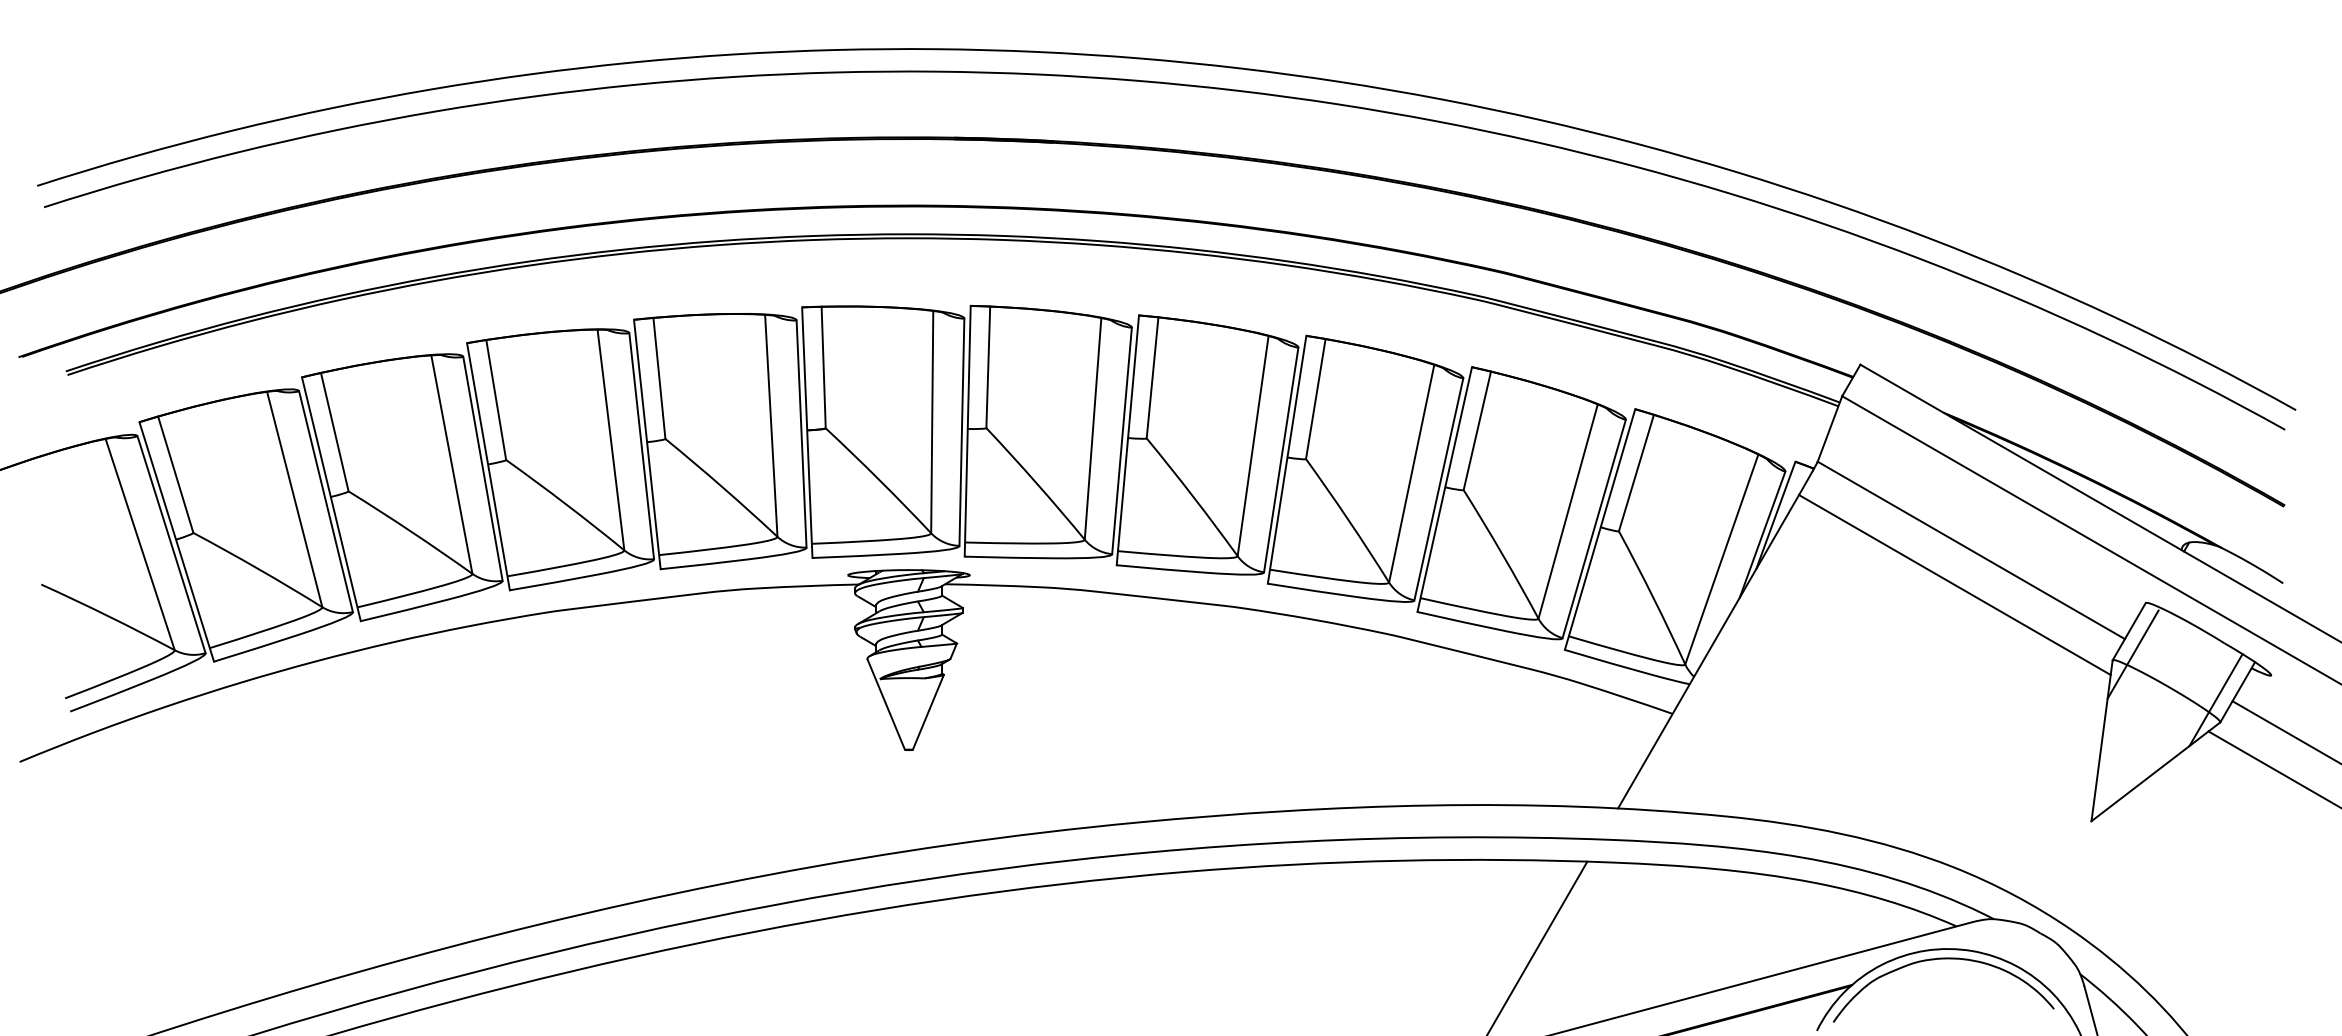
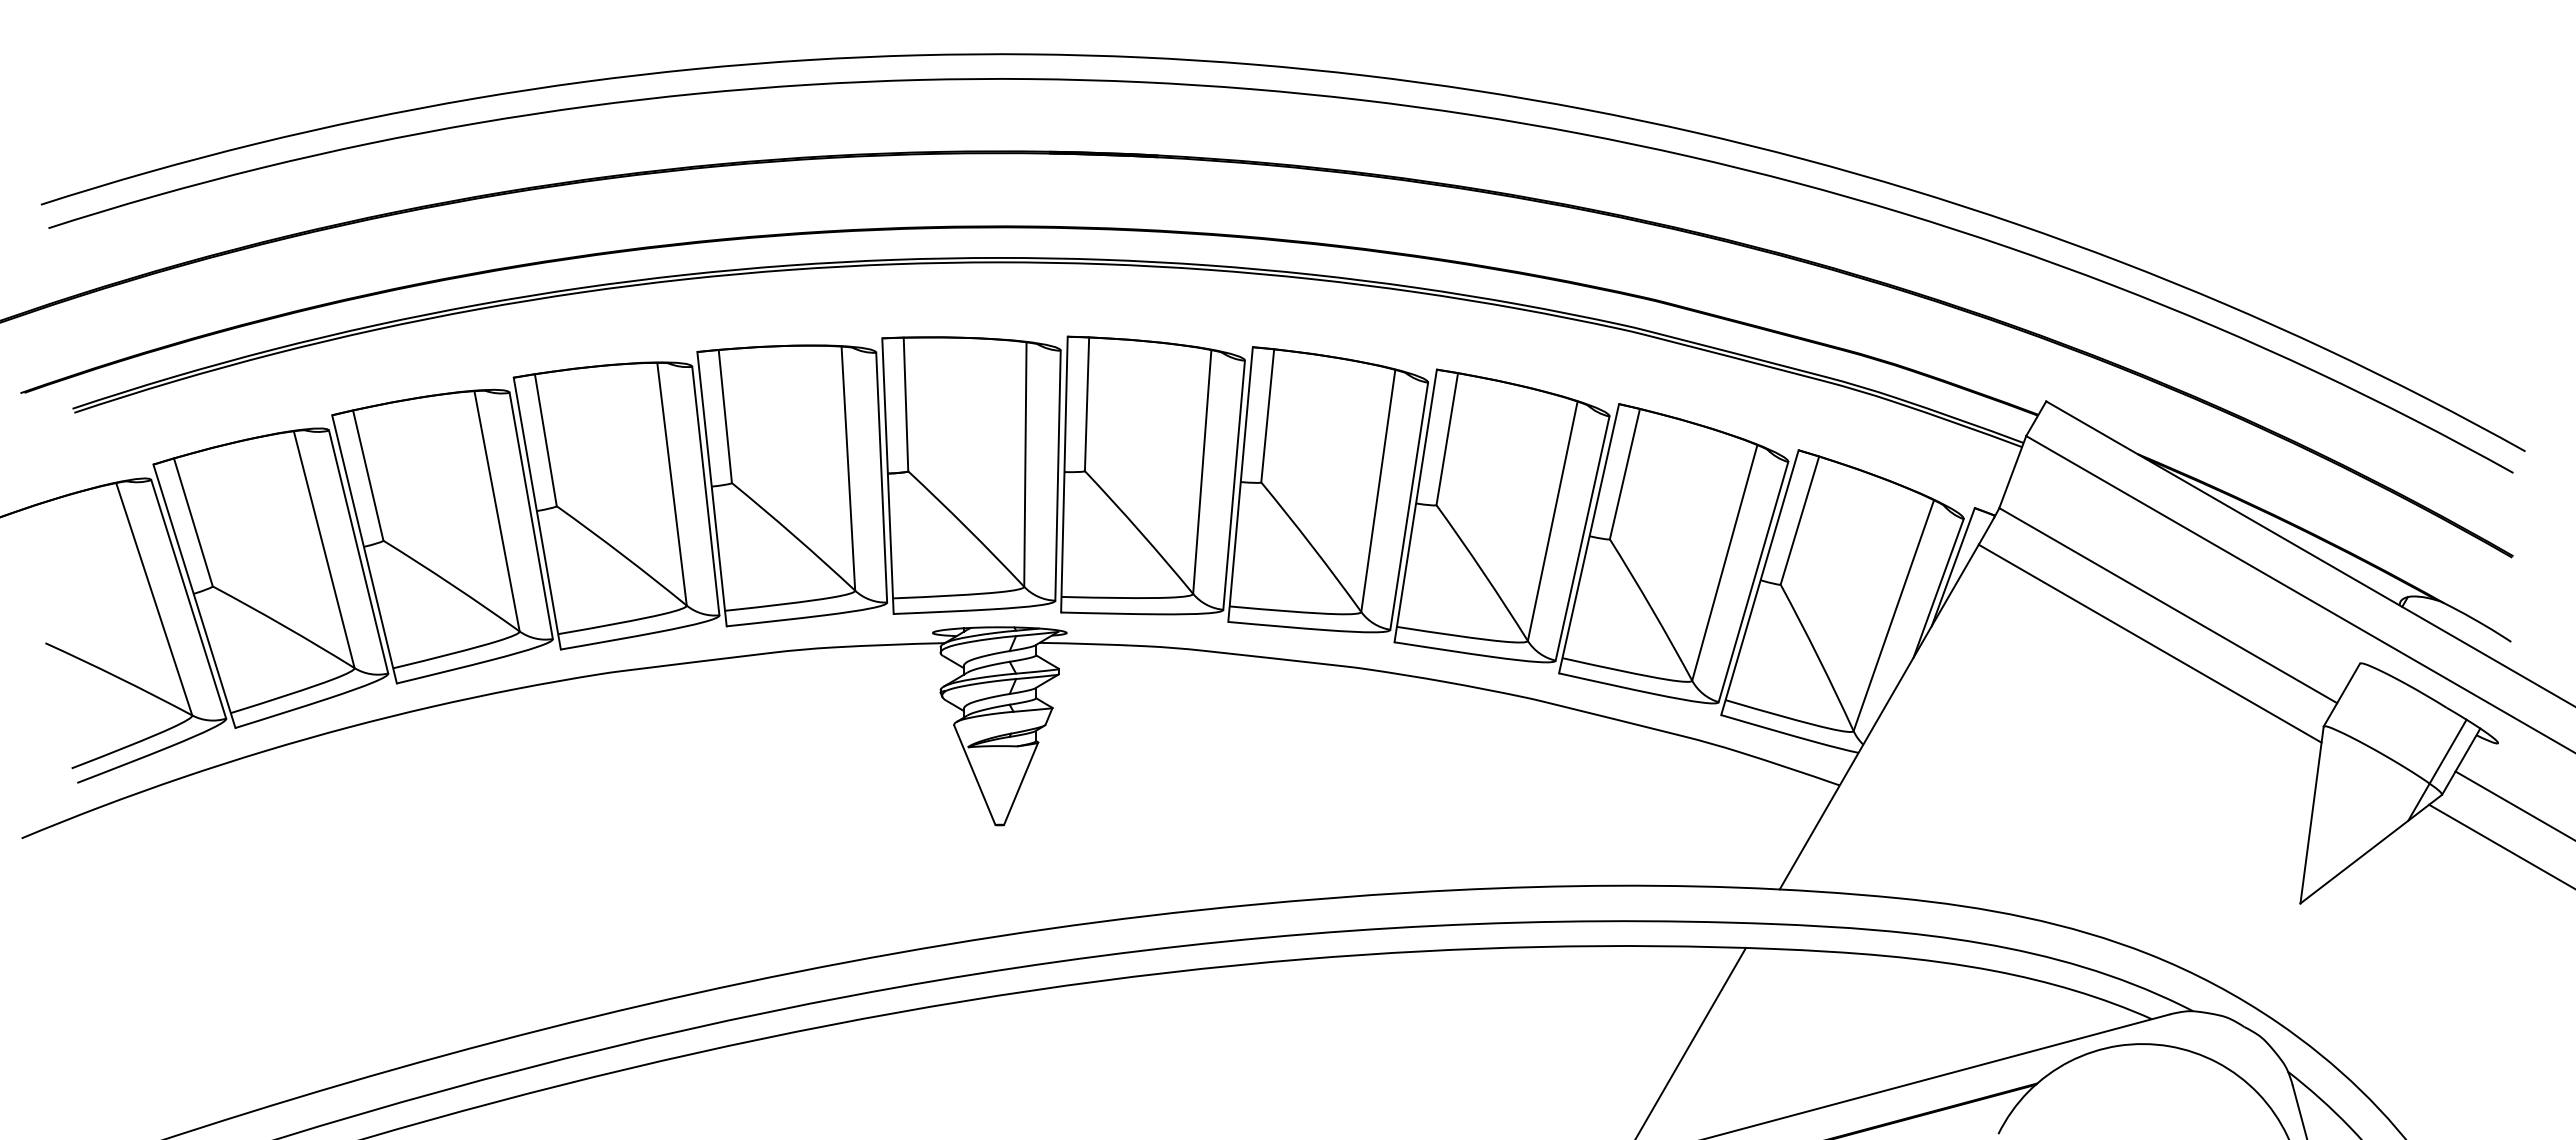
line: (2133, 653) -> (2346, 719), removed
part: (1943, 959) -> (2137, 1055), removed

